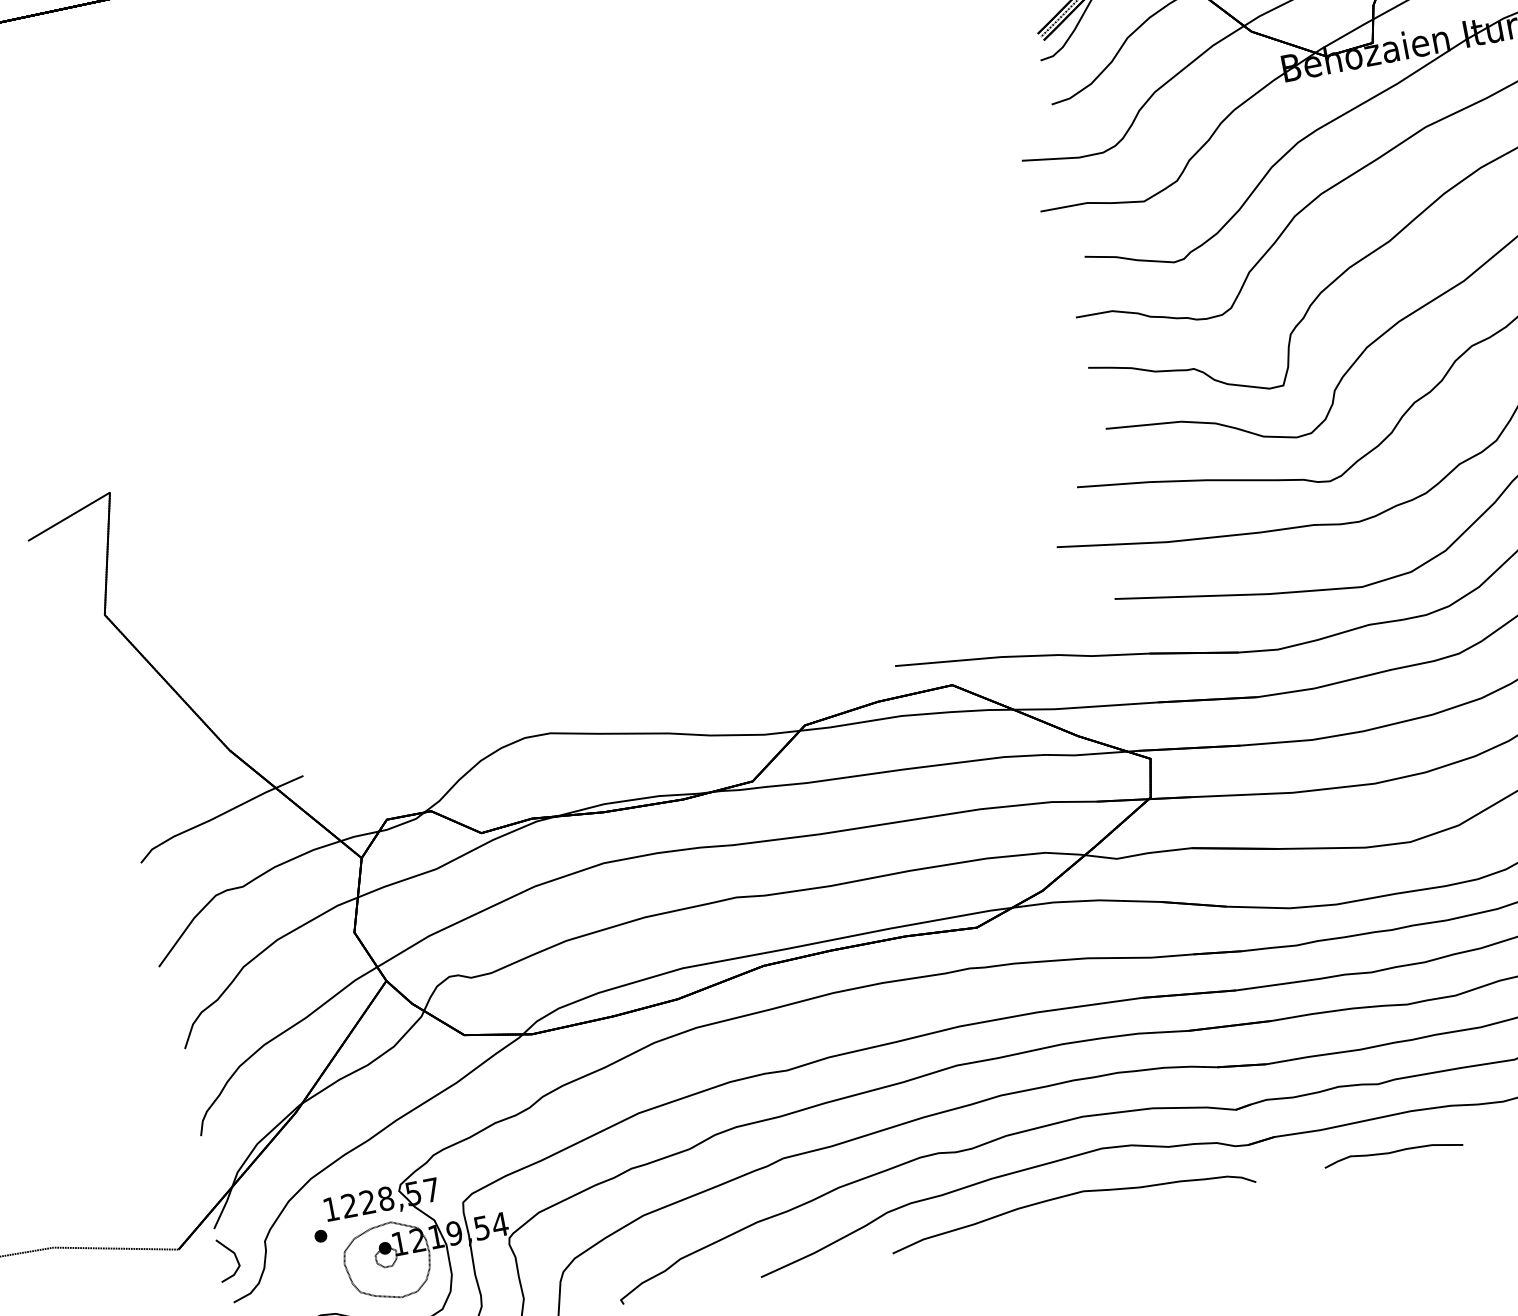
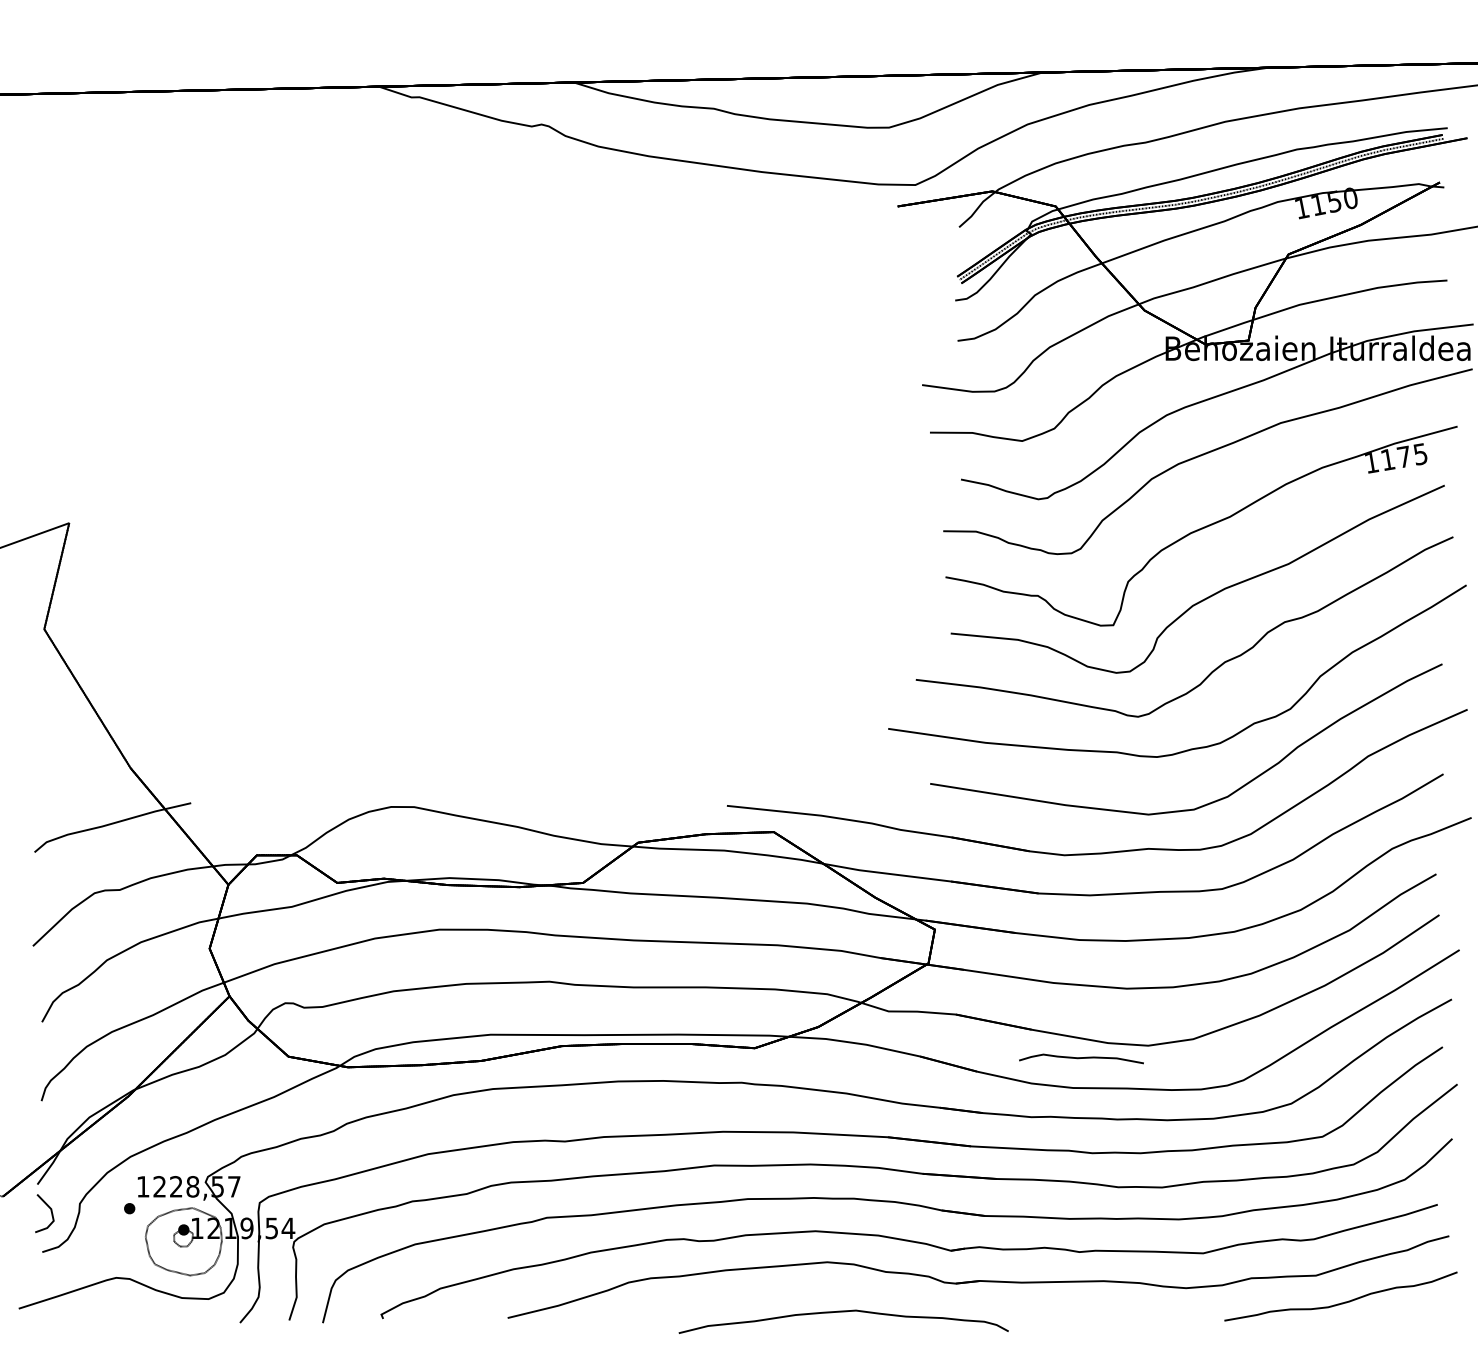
curve: (1393, 1152) -> (1081, 1058), moved
curve: (1070, 1196) -> (843, 1312), moved

